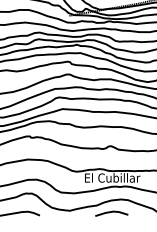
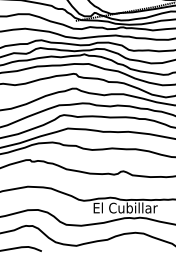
line: (111, 212) -> (124, 247), removed

